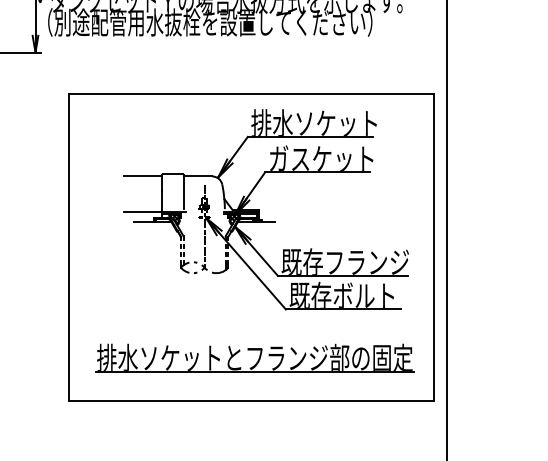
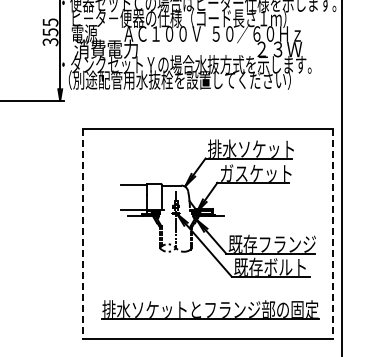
line: (69, 247) -> (83, 234), solid -> dashed
line: (434, 247) -> (333, 234), solid -> dashed

